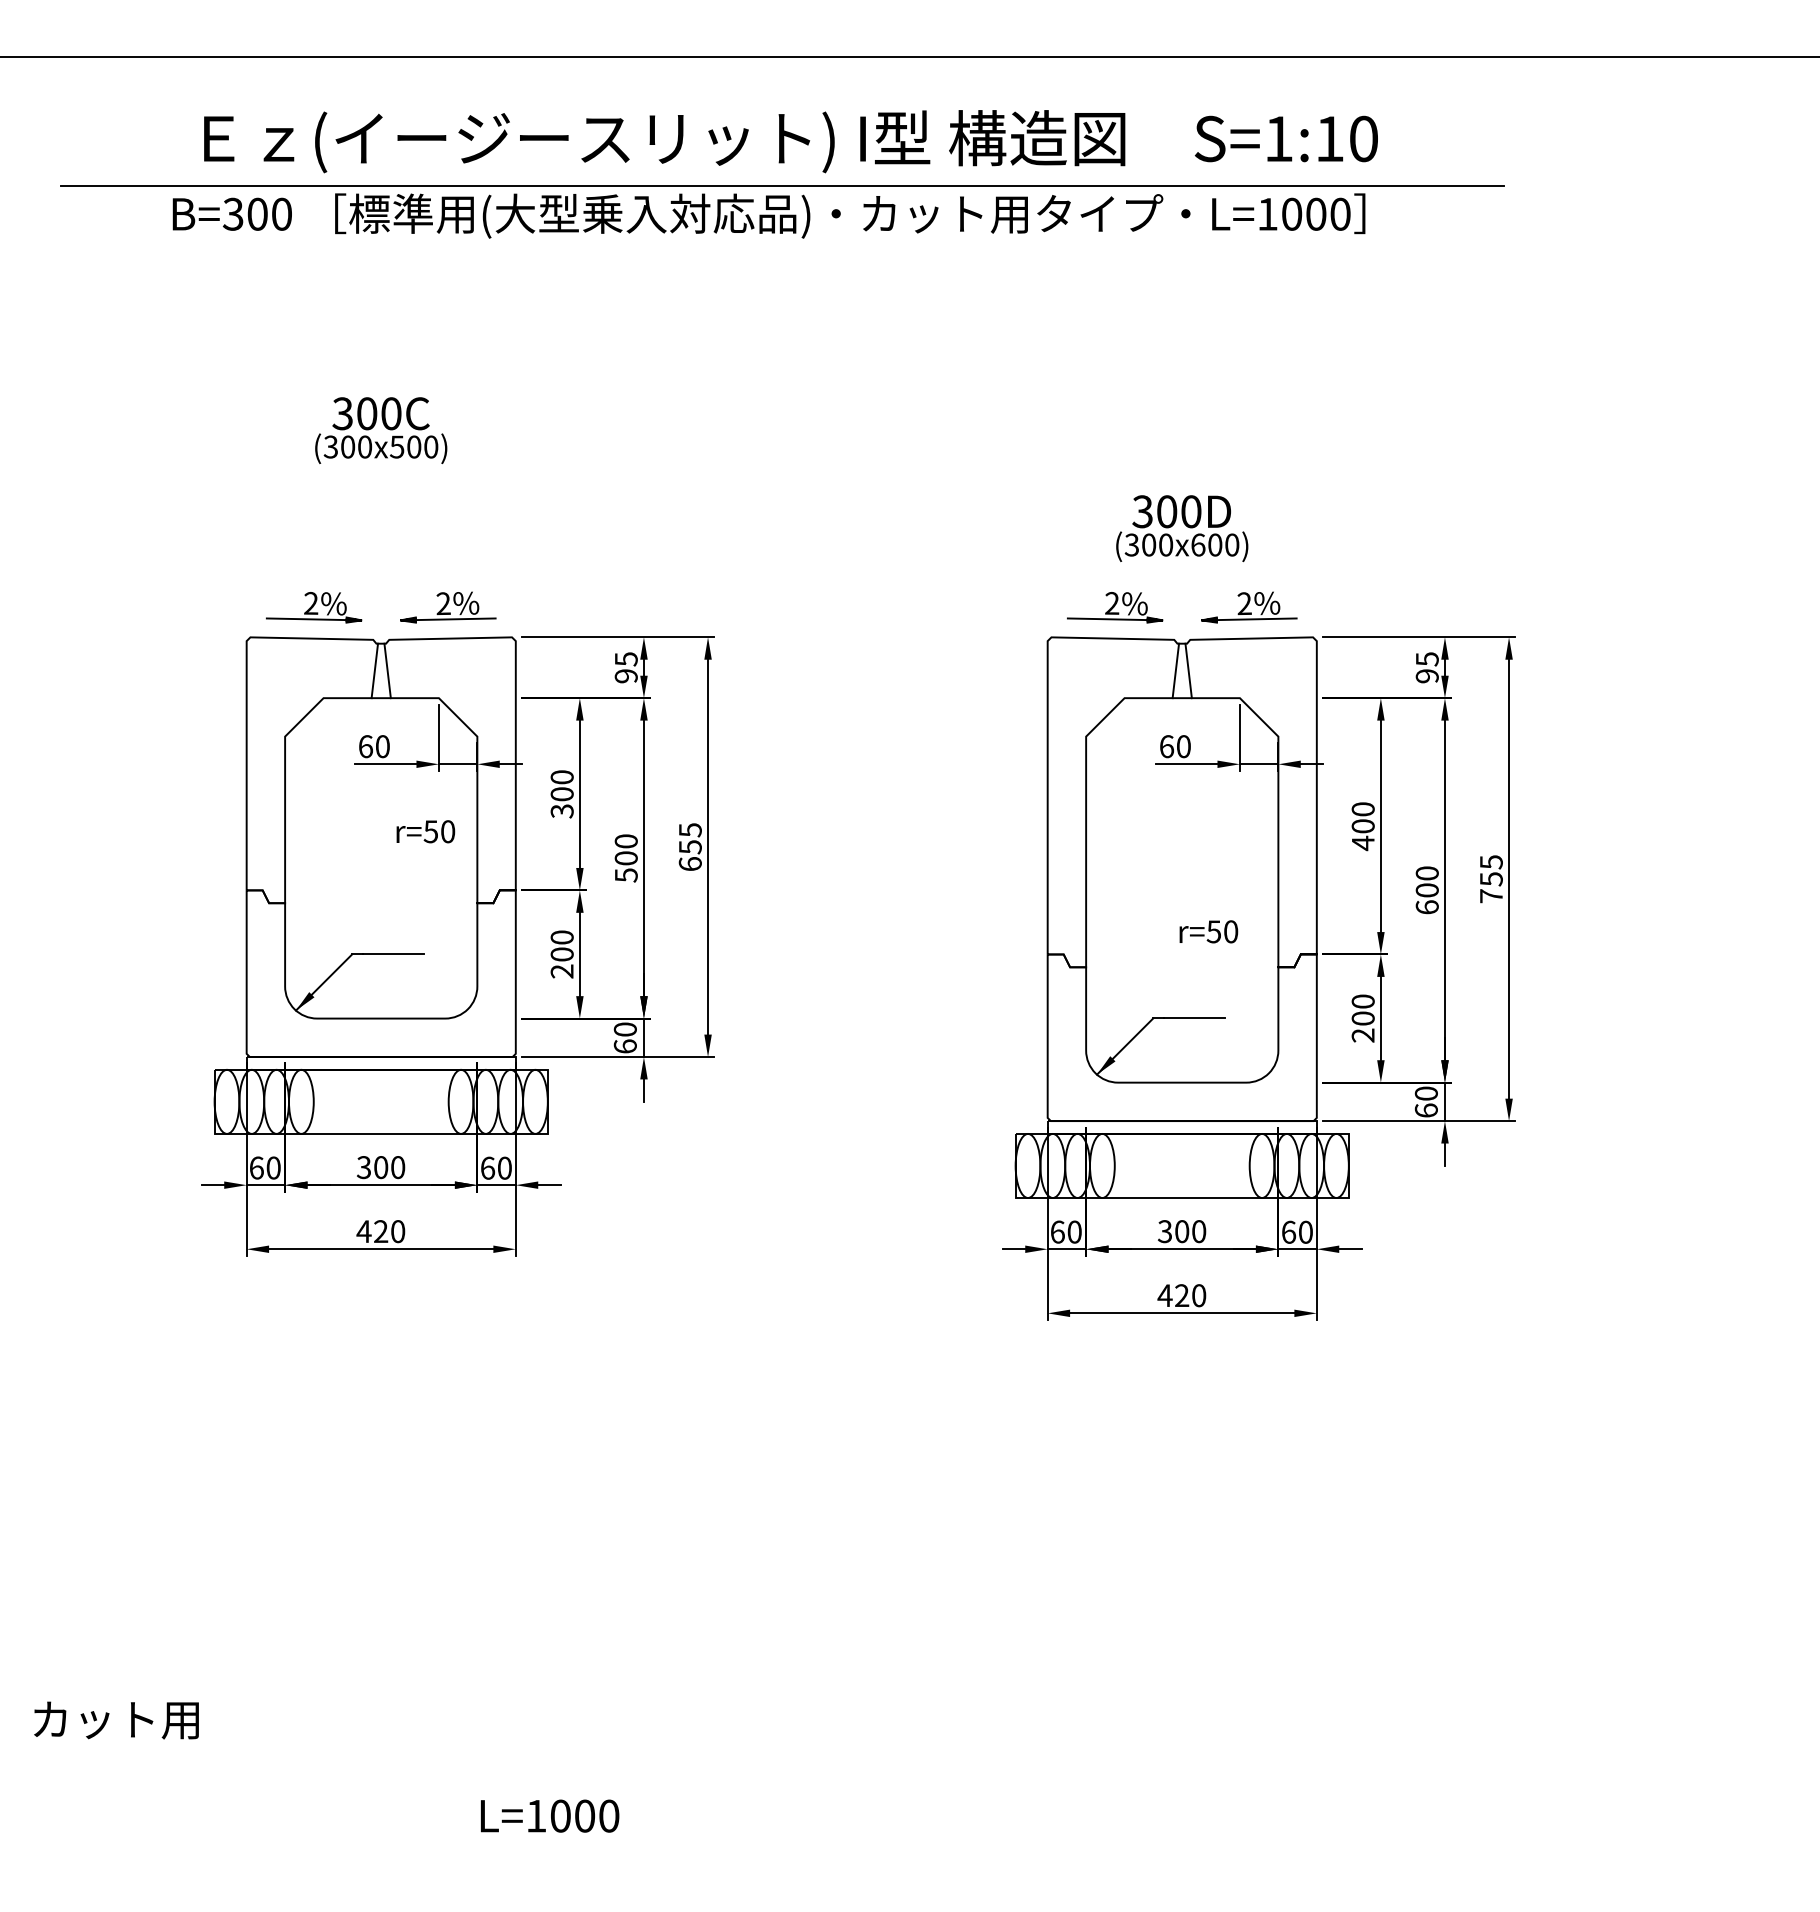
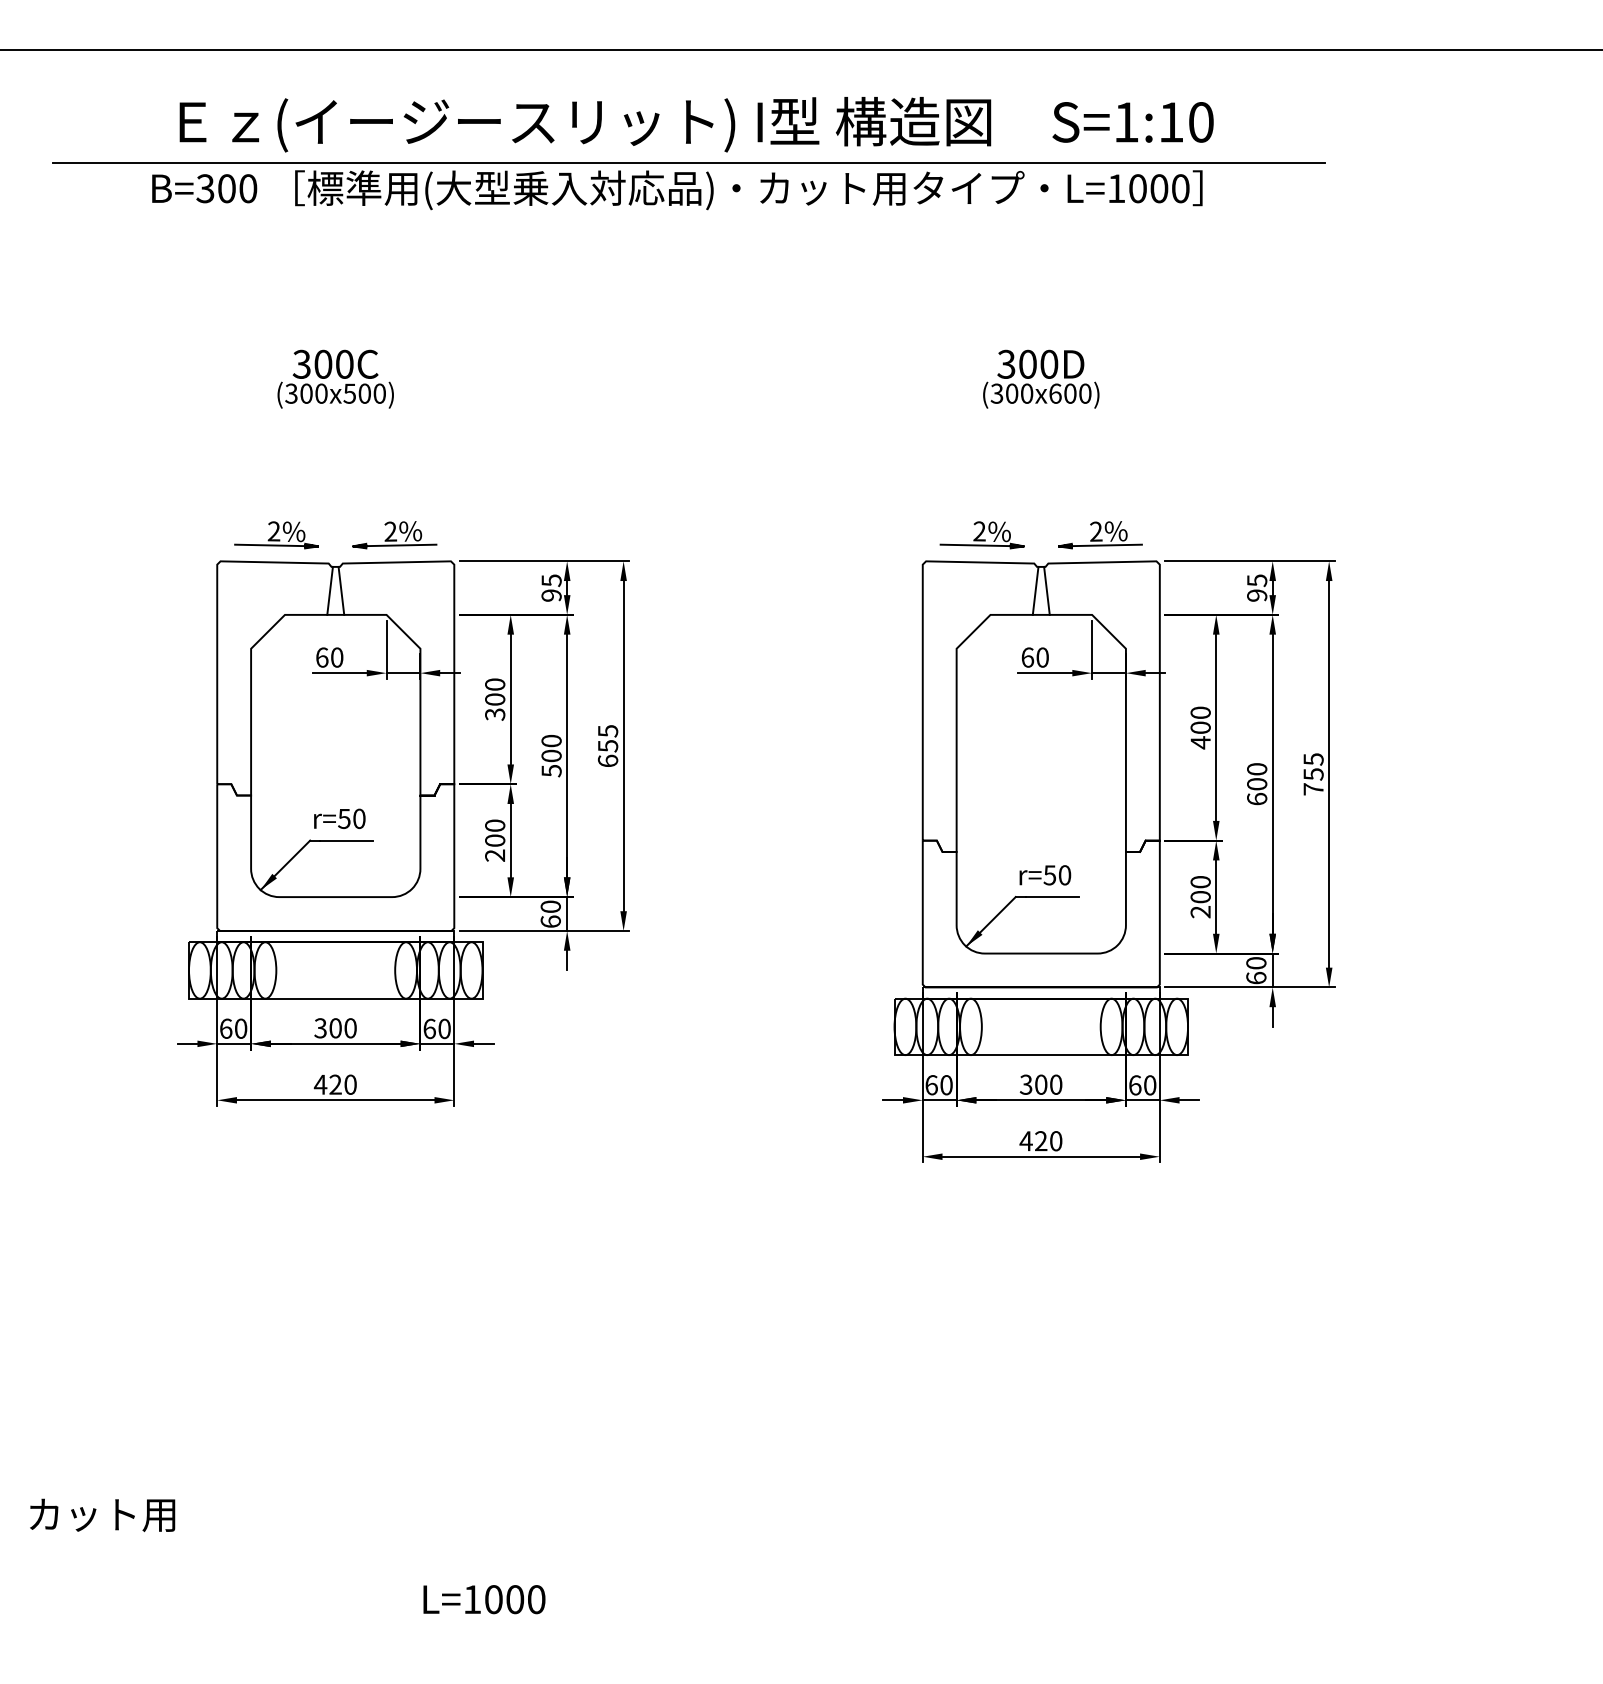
text: (1182, 528) -> (1041, 379), moved
text: (425, 831) -> (339, 818), moved
text: (1208, 931) -> (1045, 875), moved

